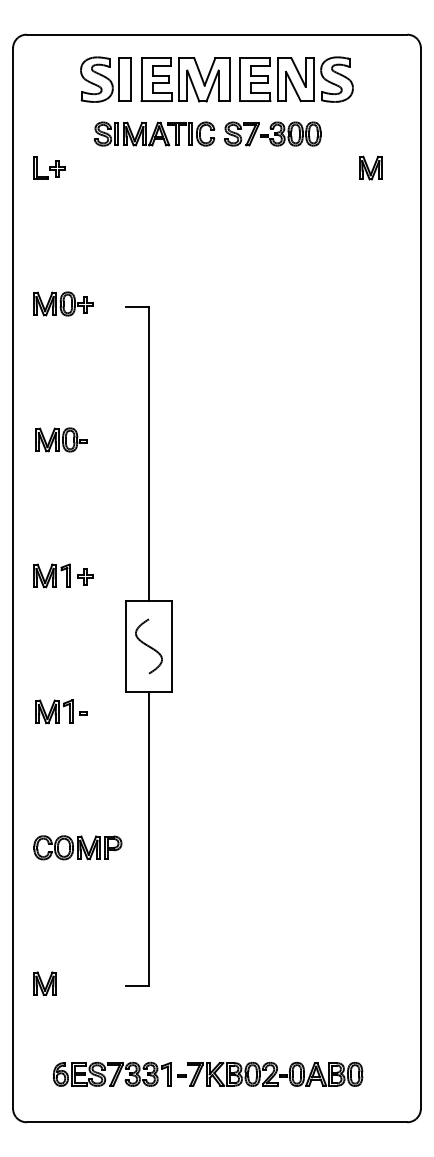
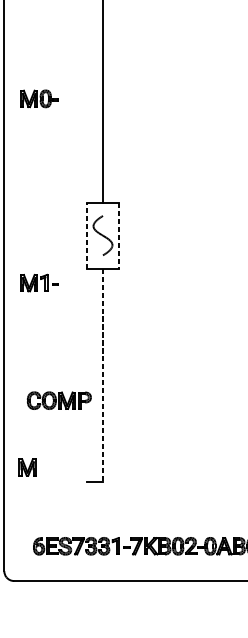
part: (61, 439) -> (39, 98), moved
part: (63, 575) -> (40, 184), removed
line: (126, 645) -> (86, 234), solid -> dashed
line: (171, 646) -> (119, 235), solid -> dashed
line: (149, 839) -> (103, 375), solid -> dashed
part: (77, 847) -> (59, 400), moved
part: (44, 983) -> (27, 467), moved

